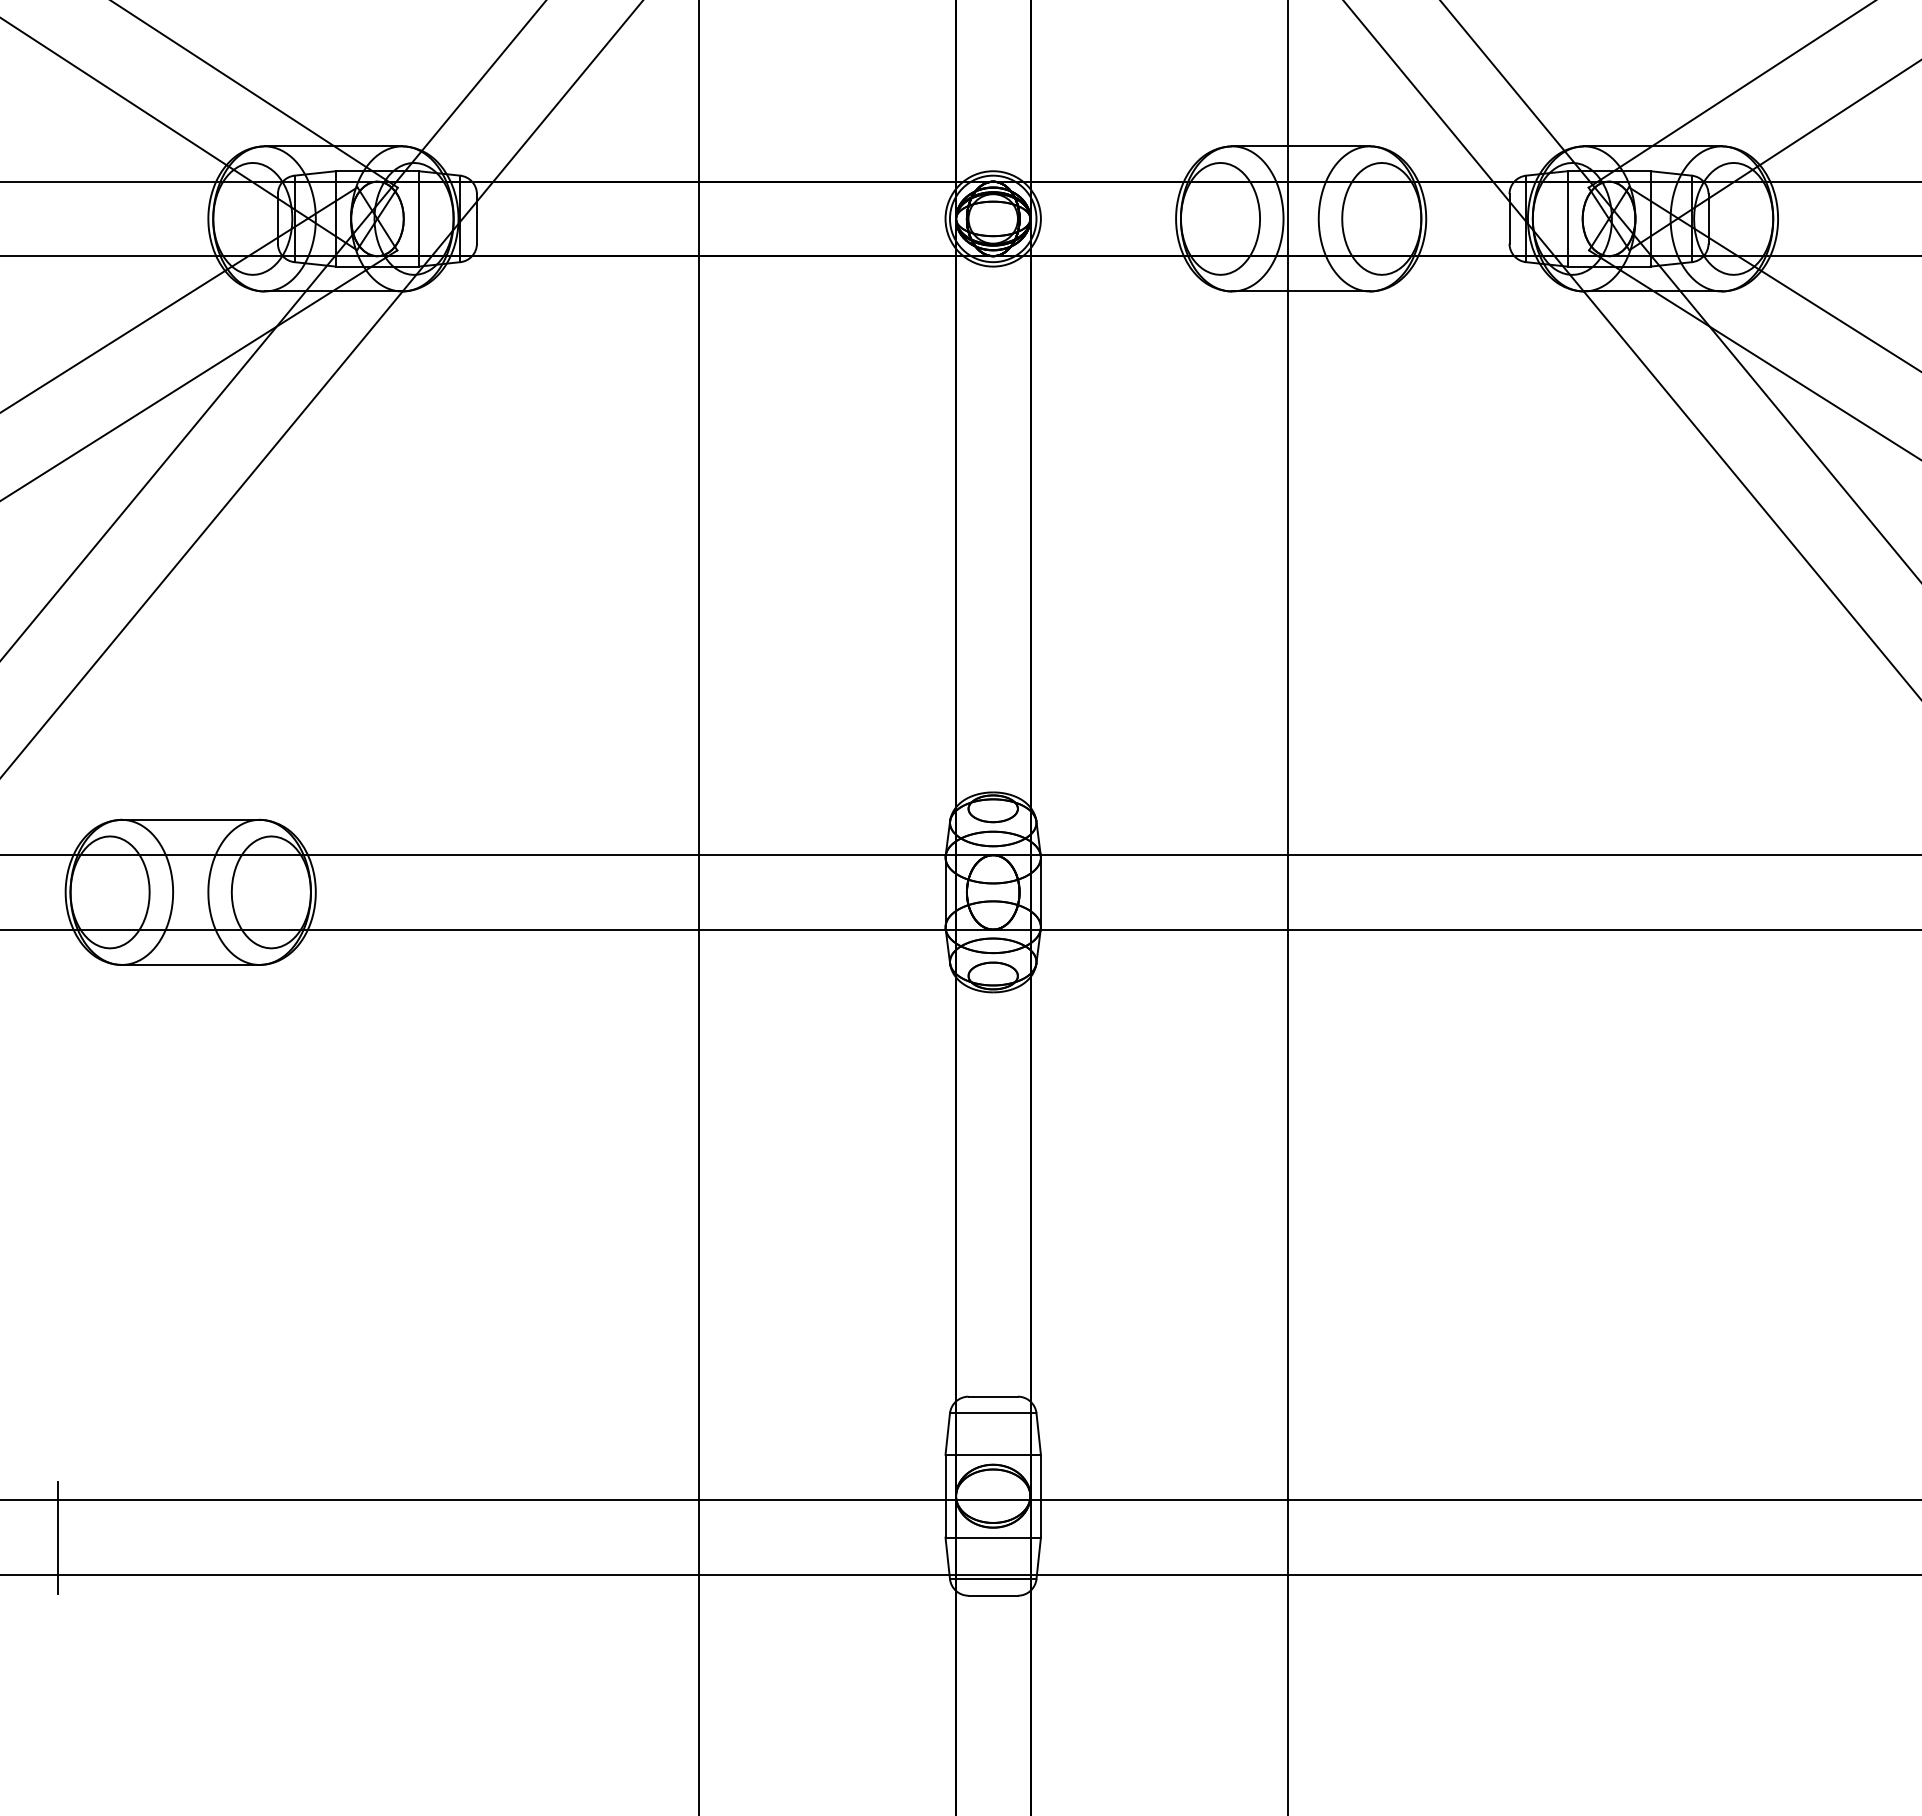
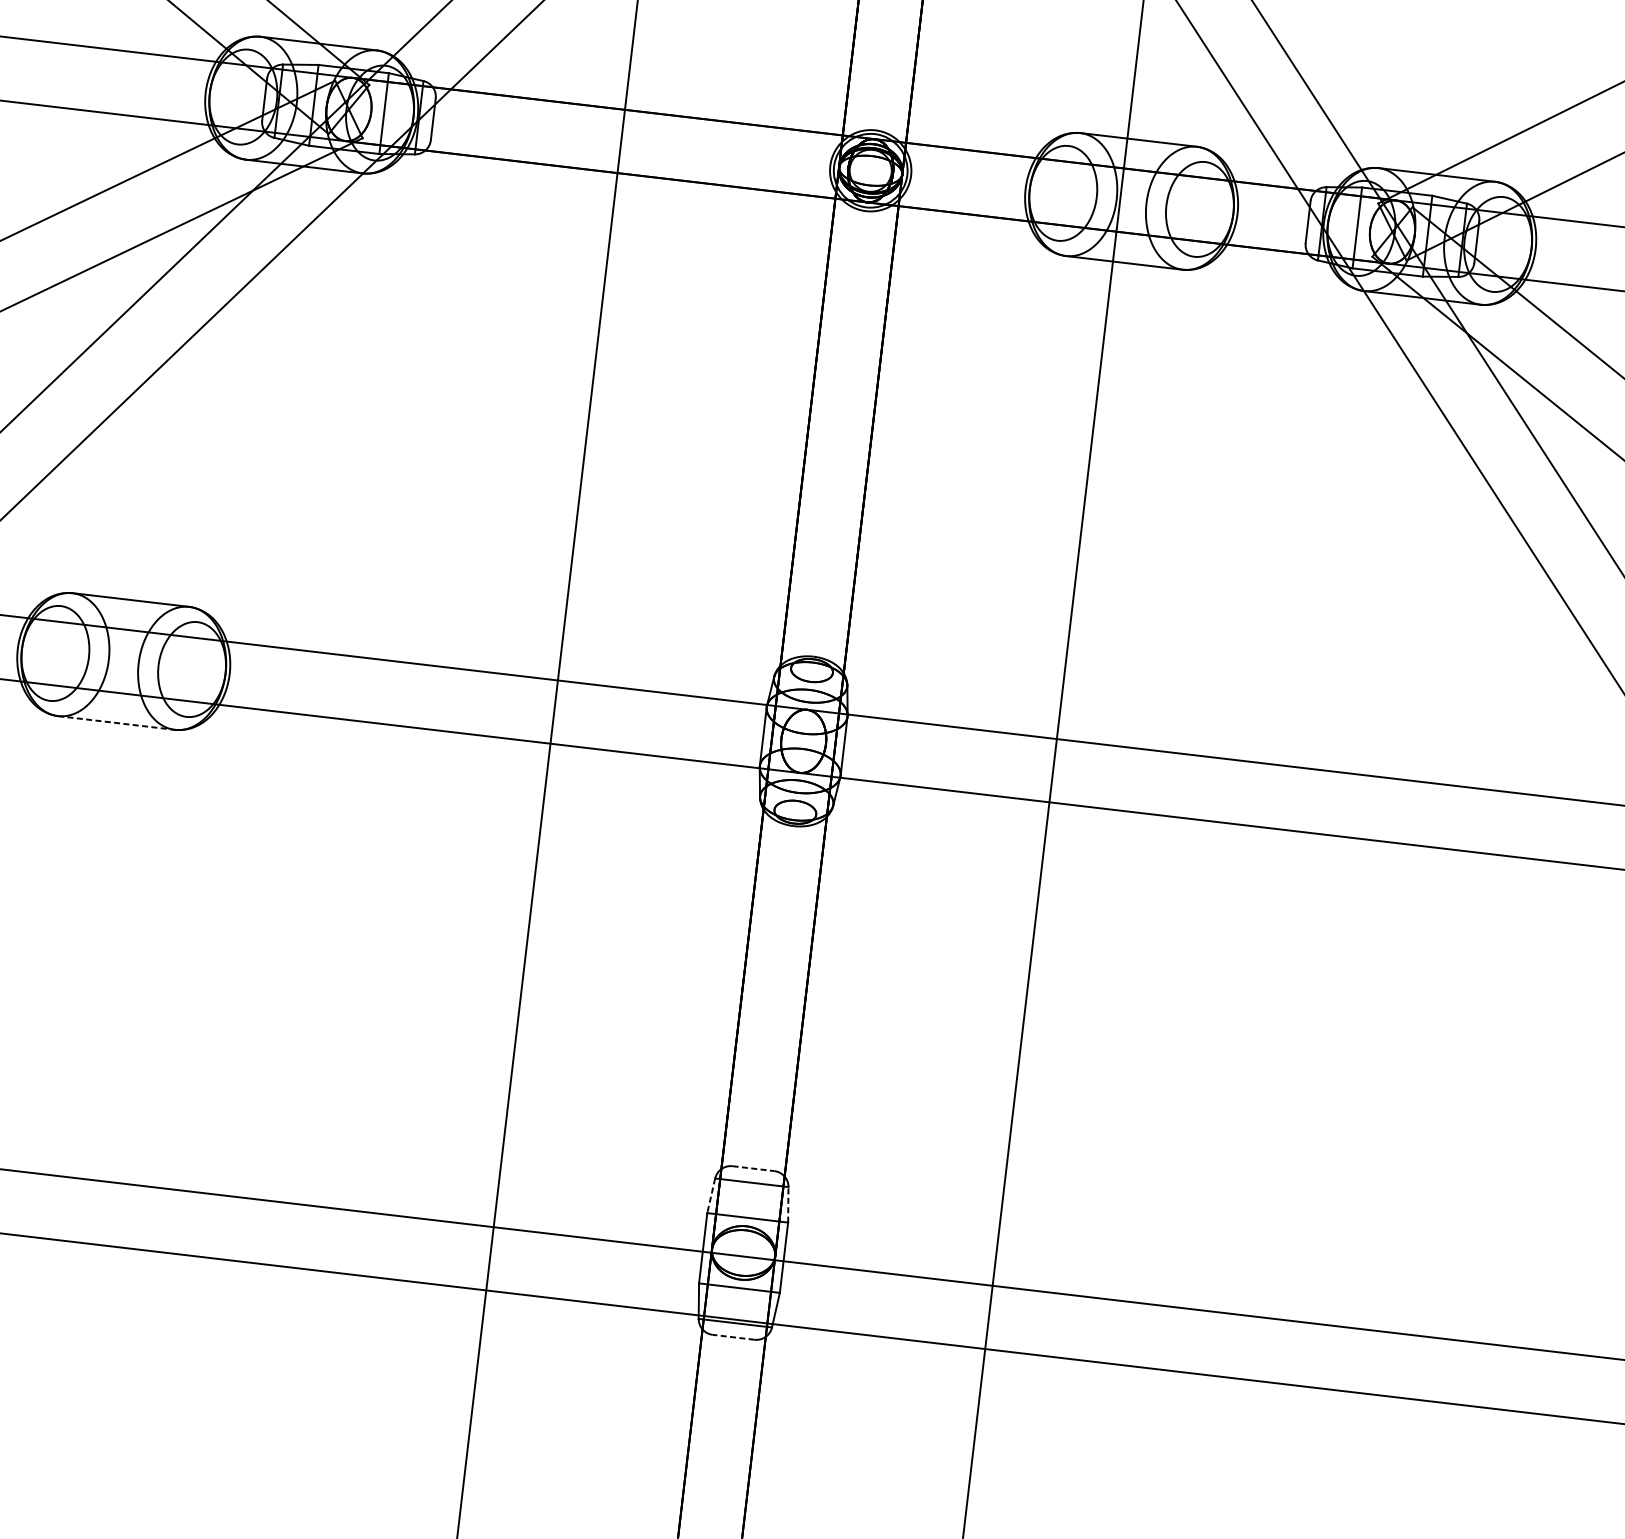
line: (190, 964) -> (116, 722), solid -> dashed
line: (993, 1396) -> (753, 1168), solid -> dashed
line: (947, 1434) -> (710, 1196), solid -> dashed
line: (1038, 1434) -> (788, 1205), solid -> dashed
line: (993, 1595) -> (733, 1337), solid -> dashed

